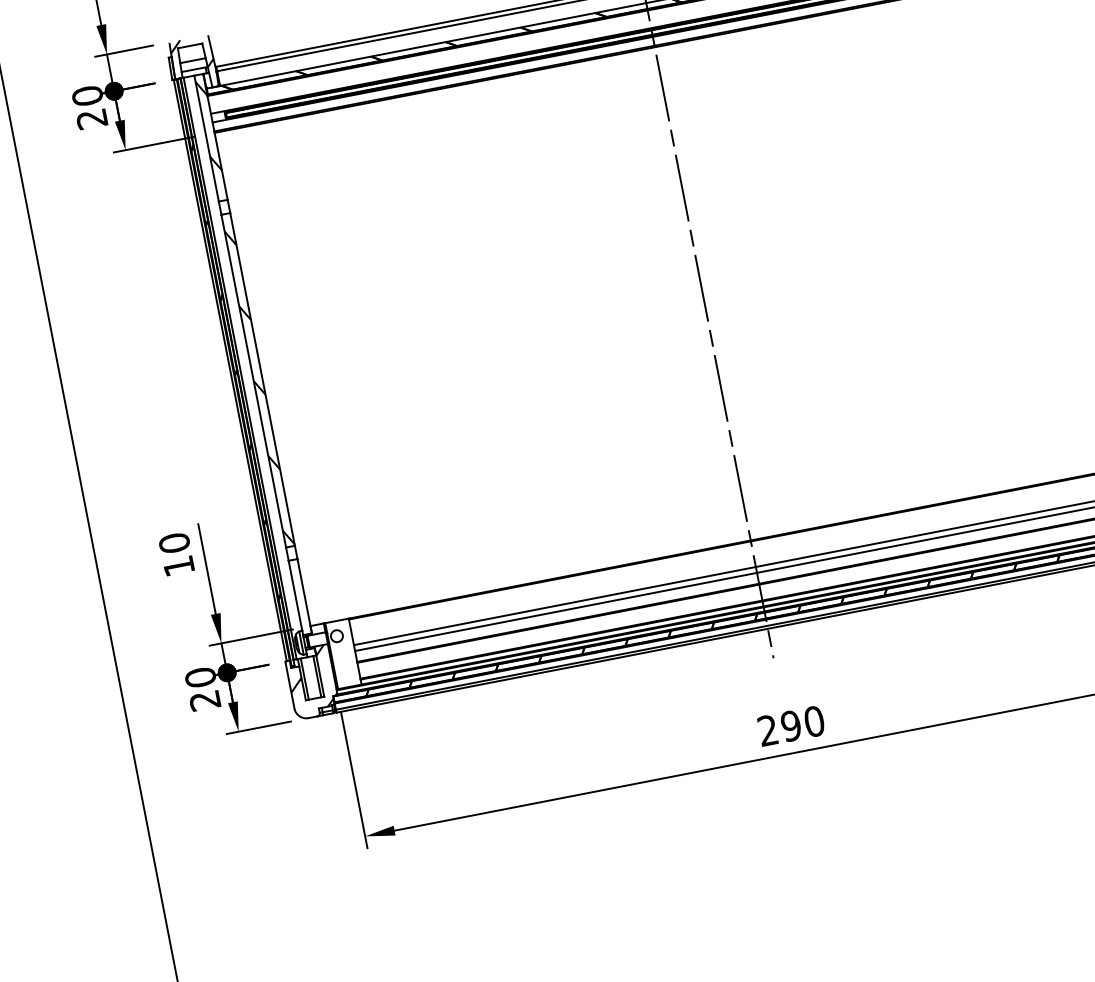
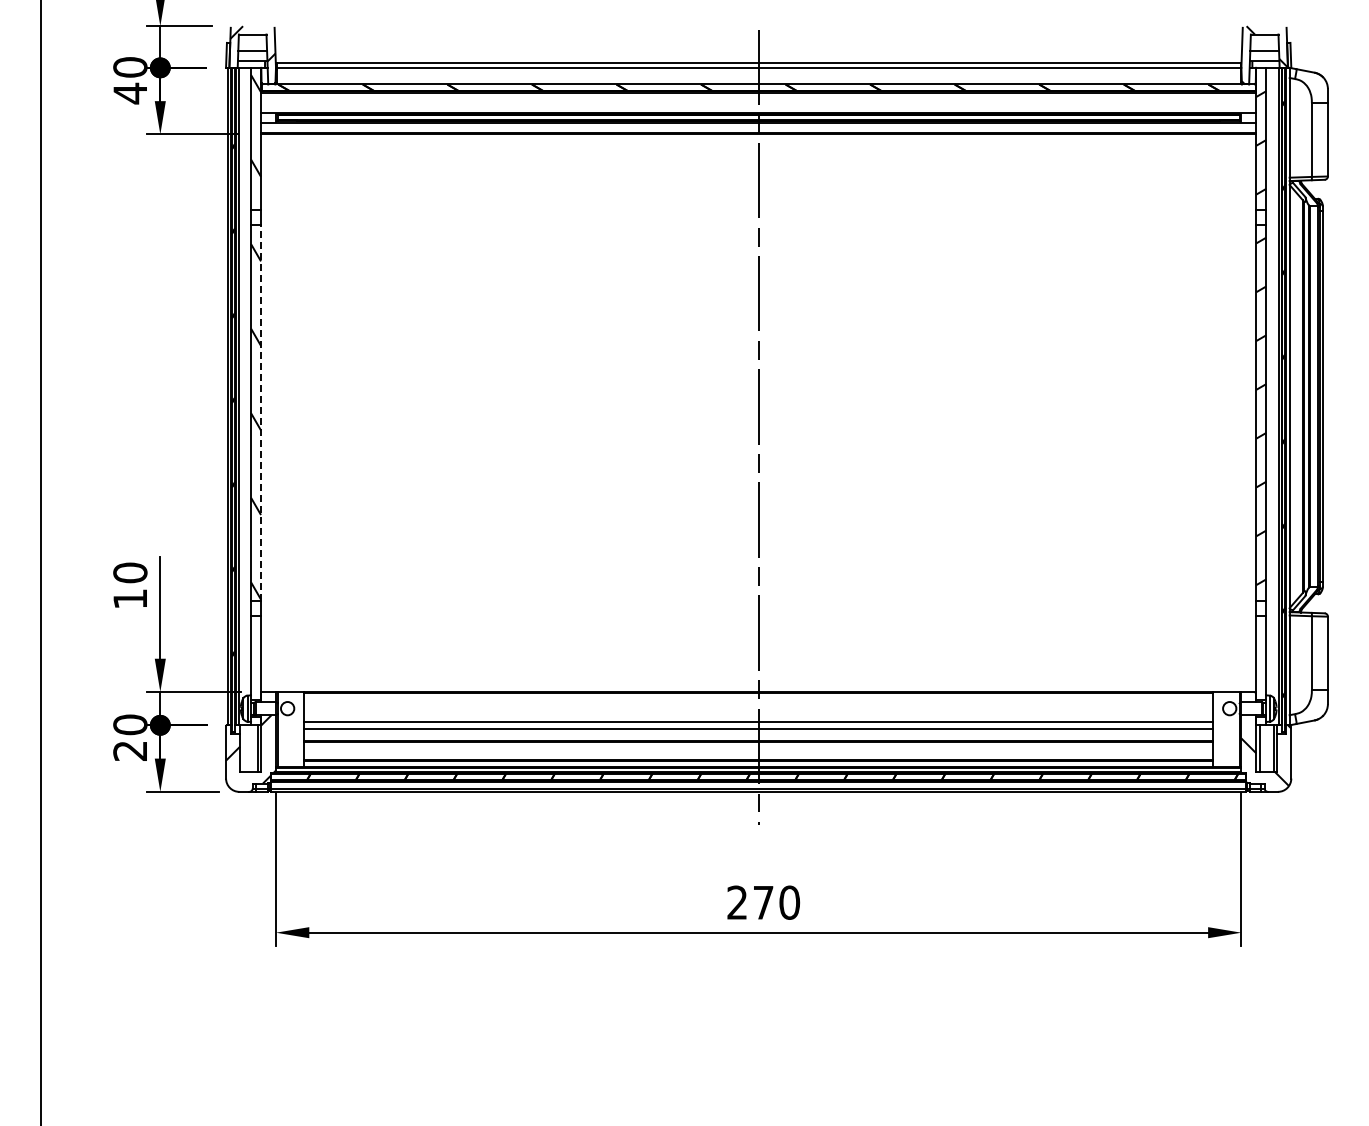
text: (91, 119) -> (129, 93), 20 -> 40
line: (262, 378) -> (261, 412), solid -> dashed
line: (304, 679) -> (243, 748), removed
text: (791, 725) -> (763, 902), 290 -> 270

